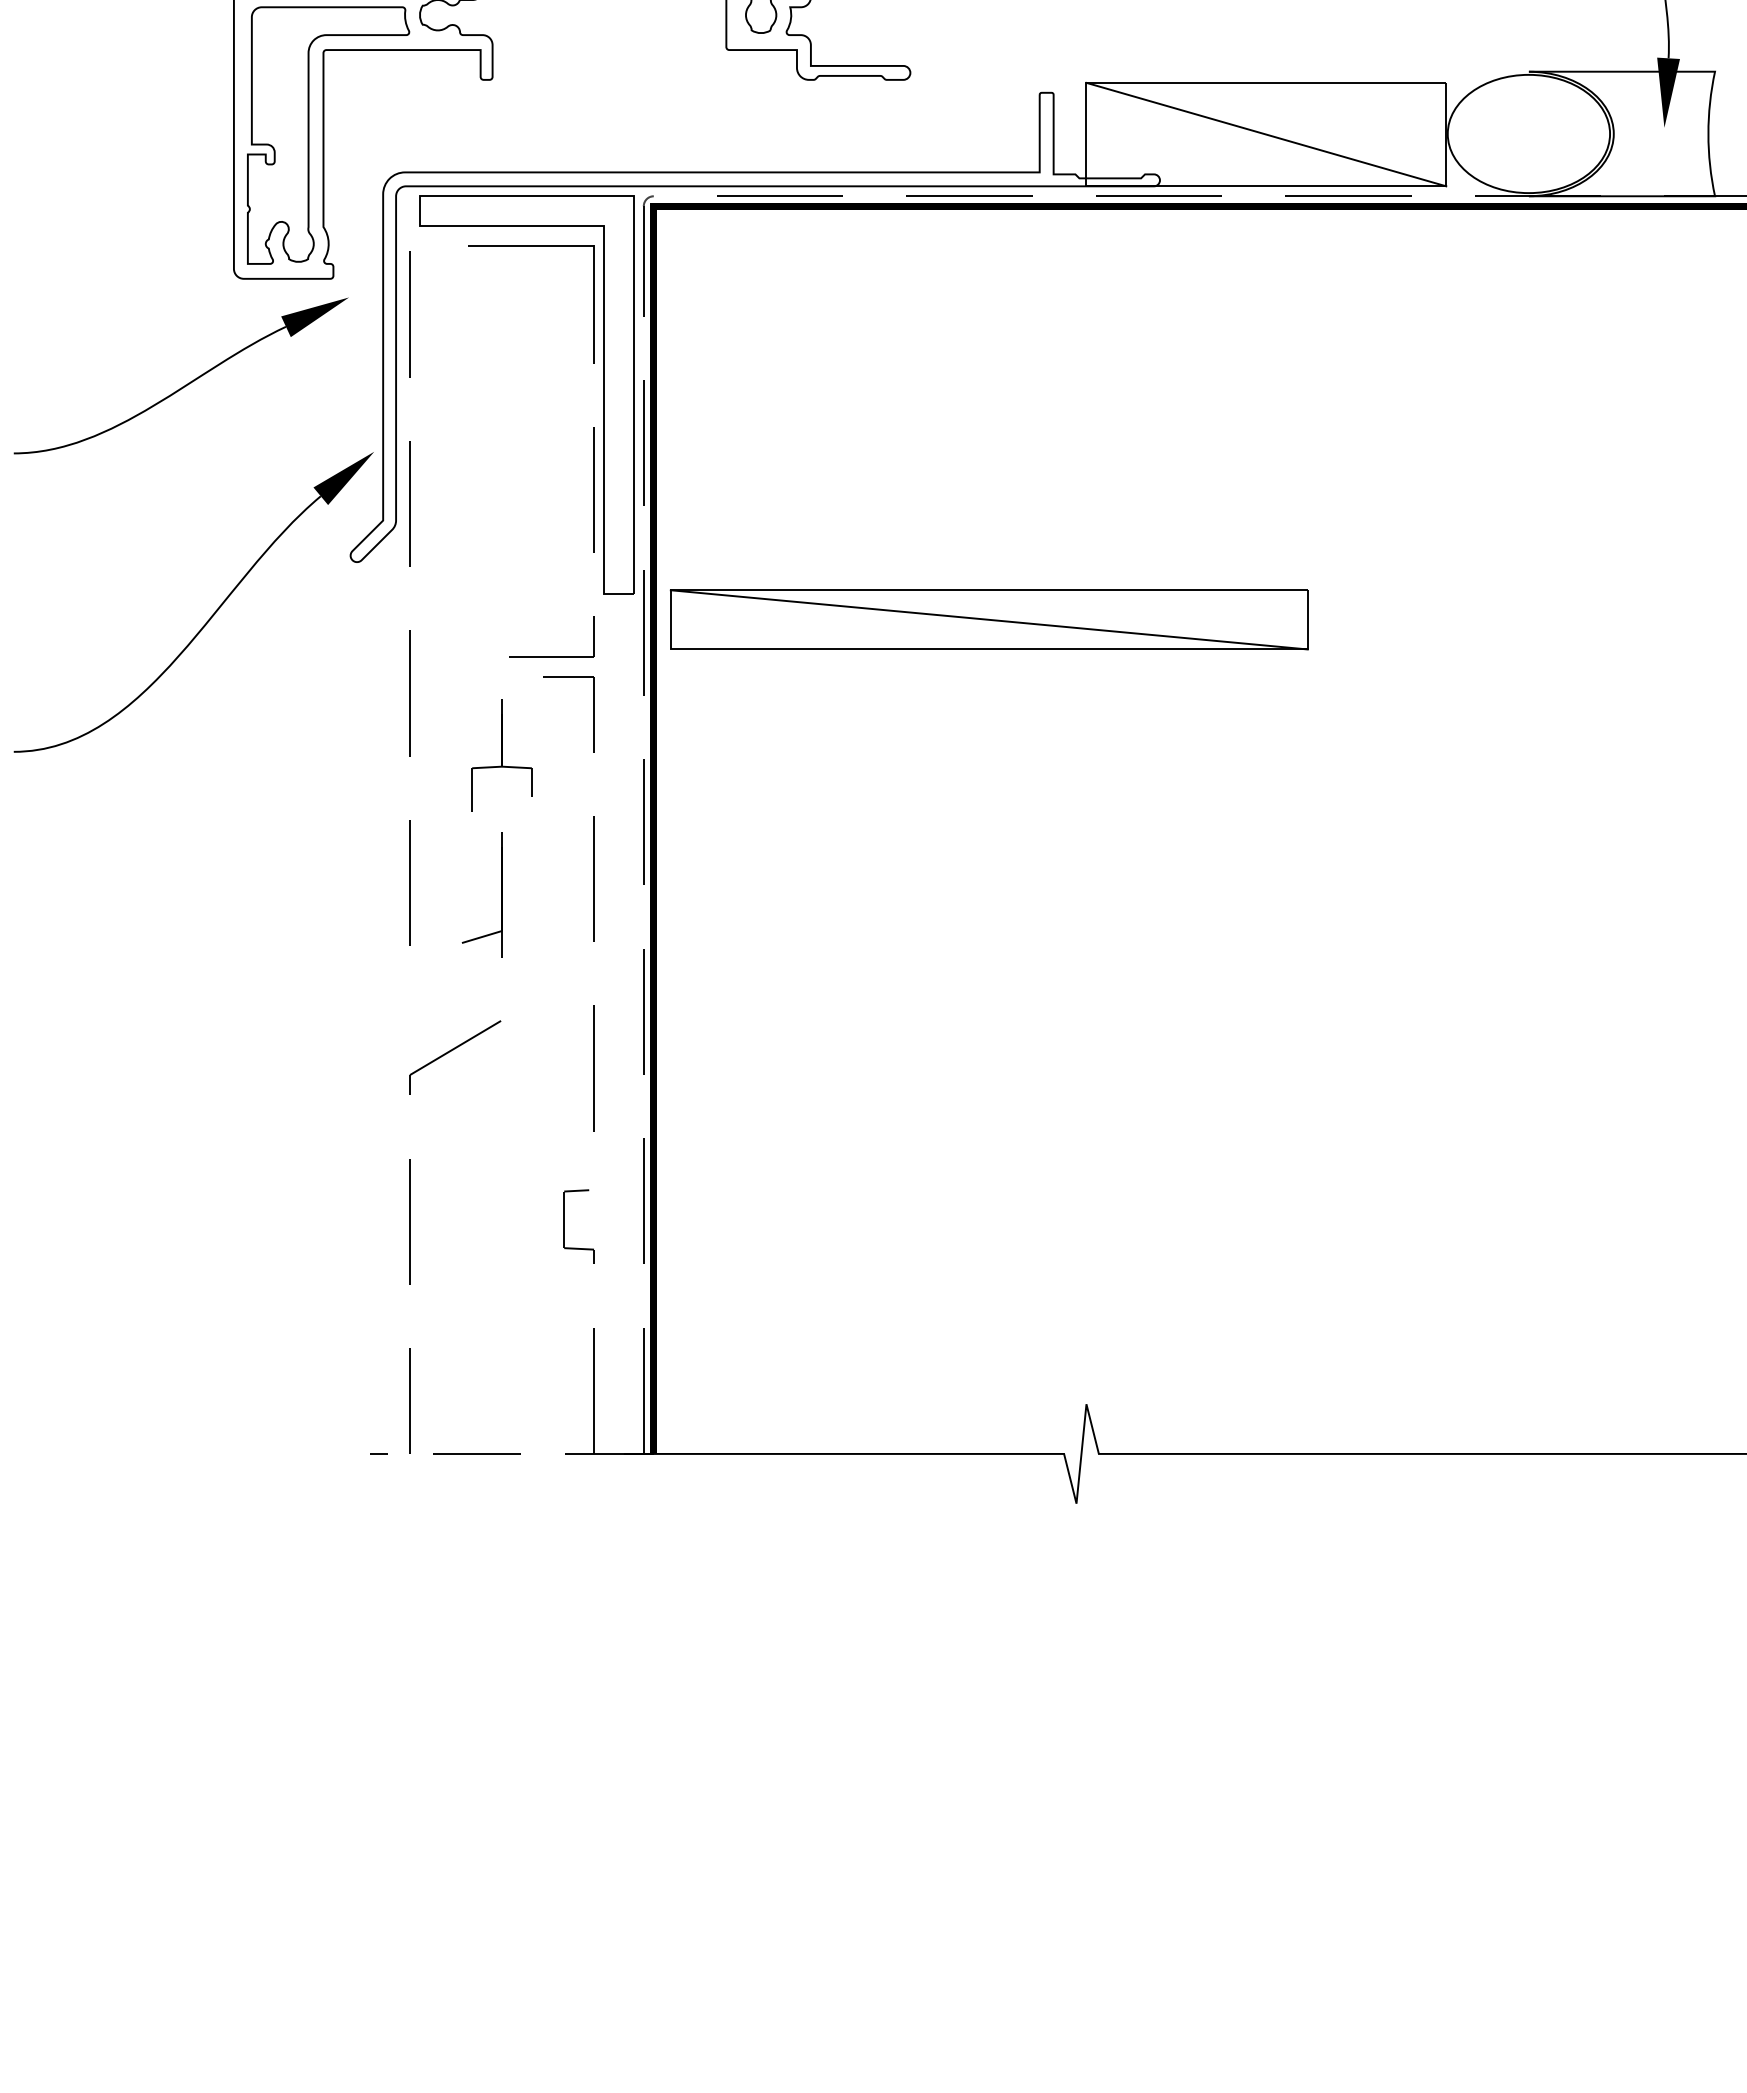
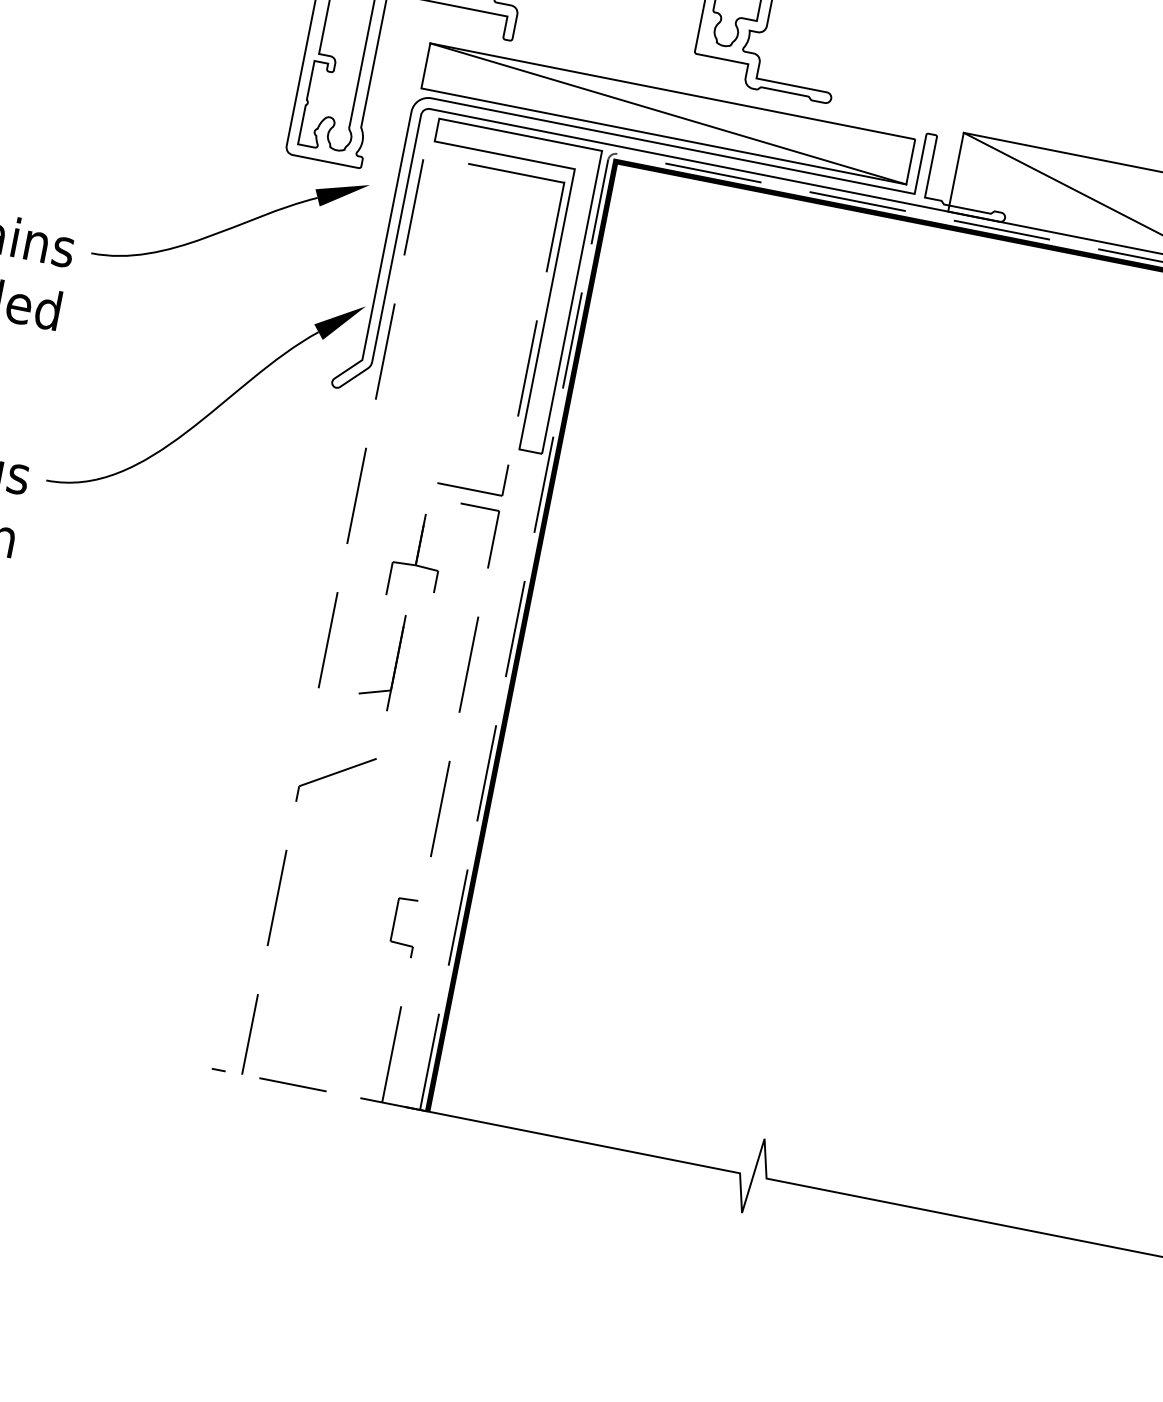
part: (988, 619) -> (667, 113), moved

